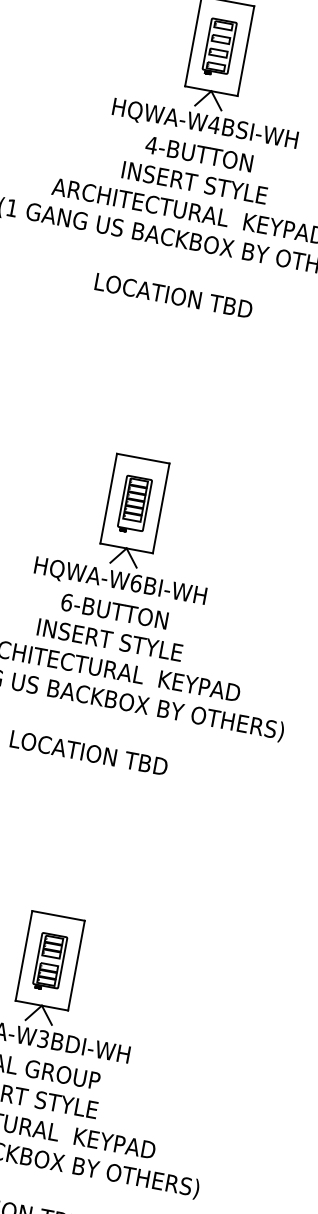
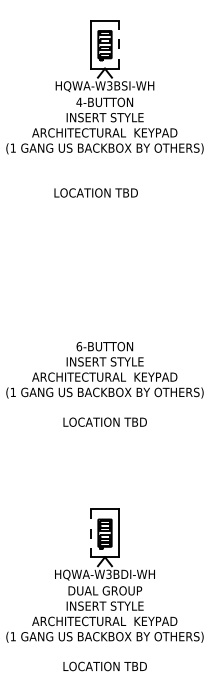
line: (246, 50) -> (119, 44), solid -> dashed
text: (213, 124) -> (109, 85), HQWA-W4BSI-WH -> HQWA-W3BSI-WH
text: (172, 294) -> (95, 192), moved
part: (130, 524) -> (104, 300), removed
line: (22, 956) -> (90, 533), solid -> dashed

